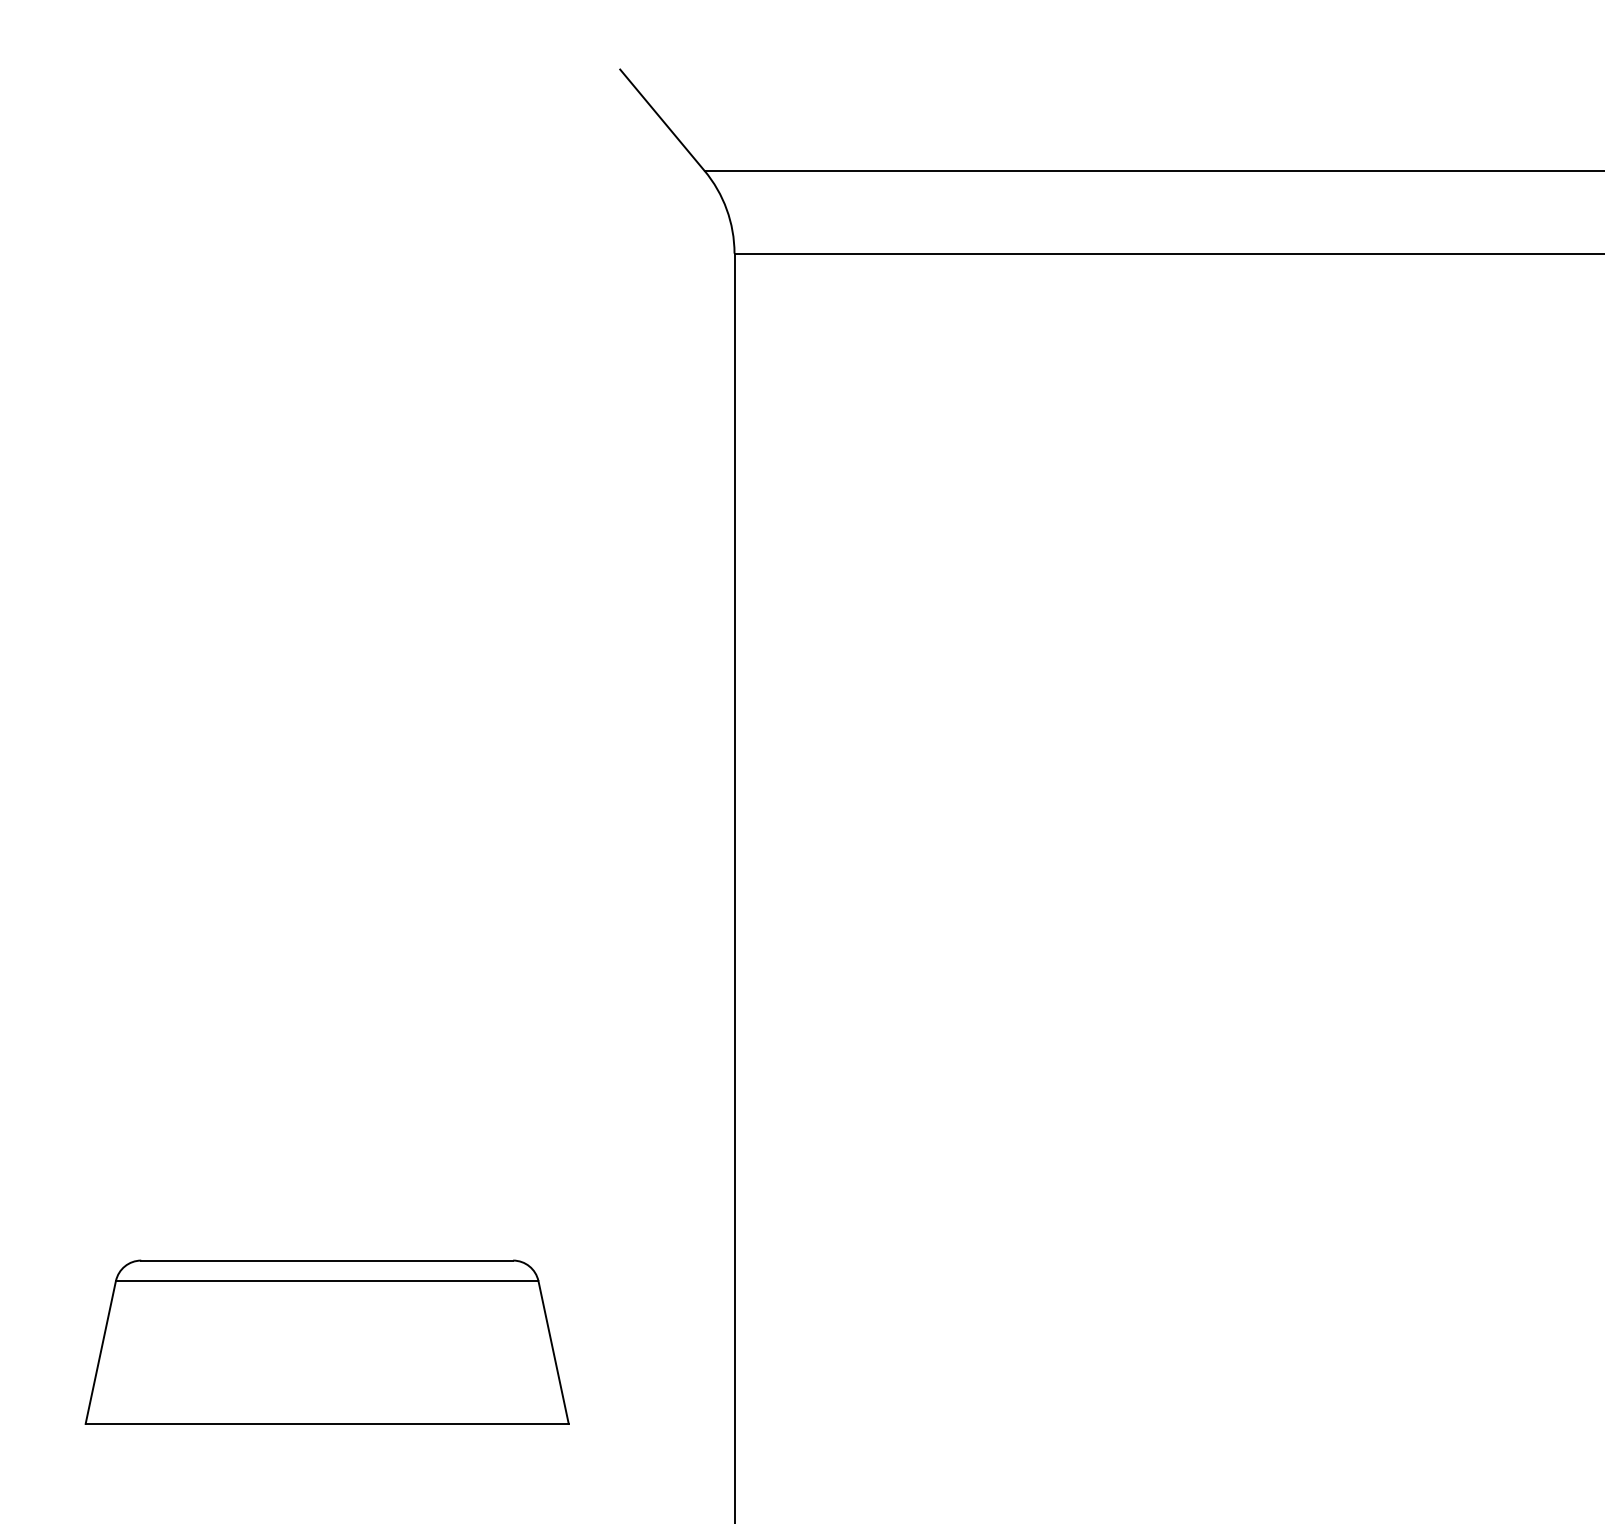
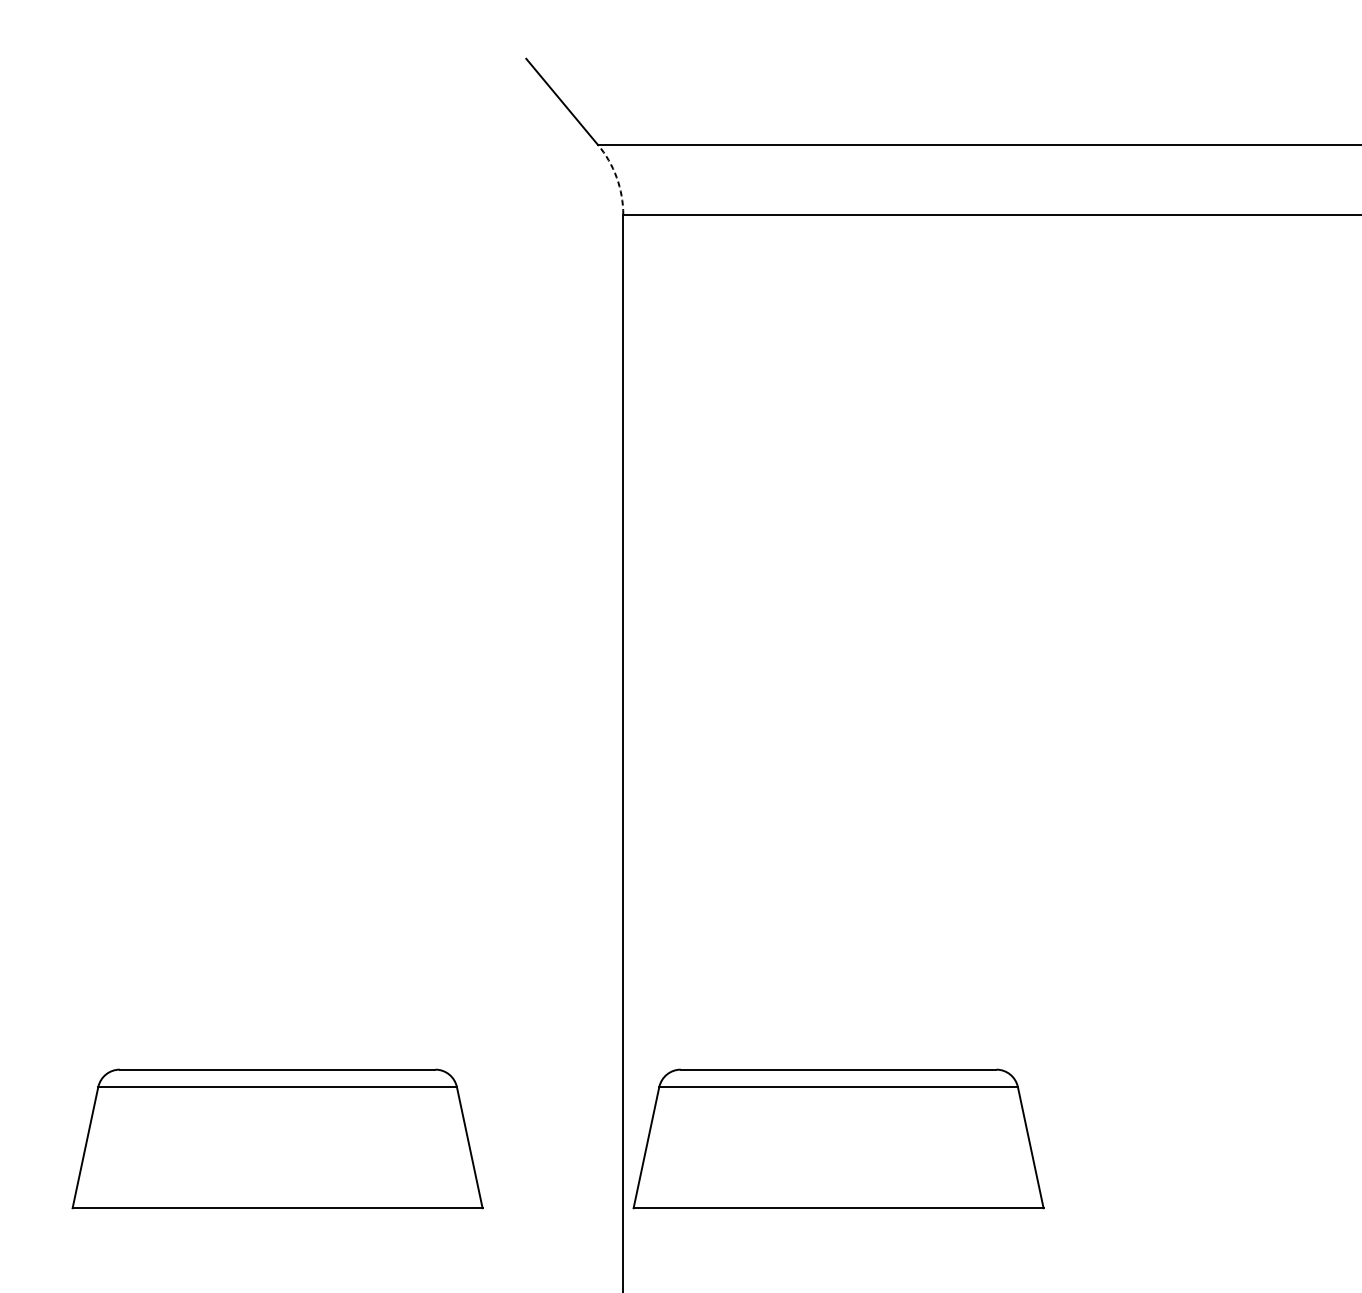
arc: (726, 209) -> (616, 177), solid -> dashed
part: (987, 1341) -> (838, 1138), added

